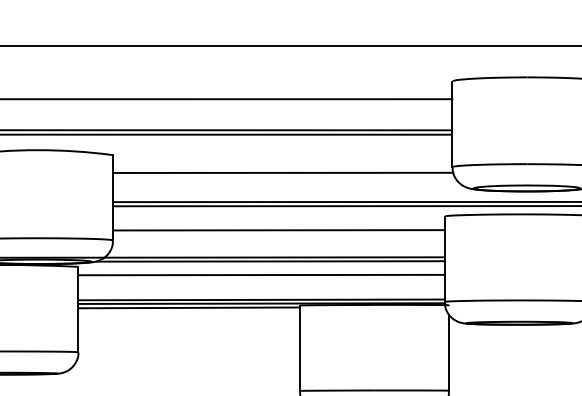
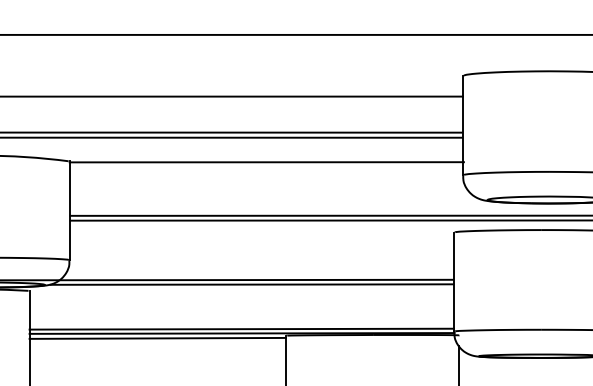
line: (283, 172) -> (267, 161), moved
line: (279, 230) -> (262, 248), removed
line: (261, 274) -> (241, 299), removed

